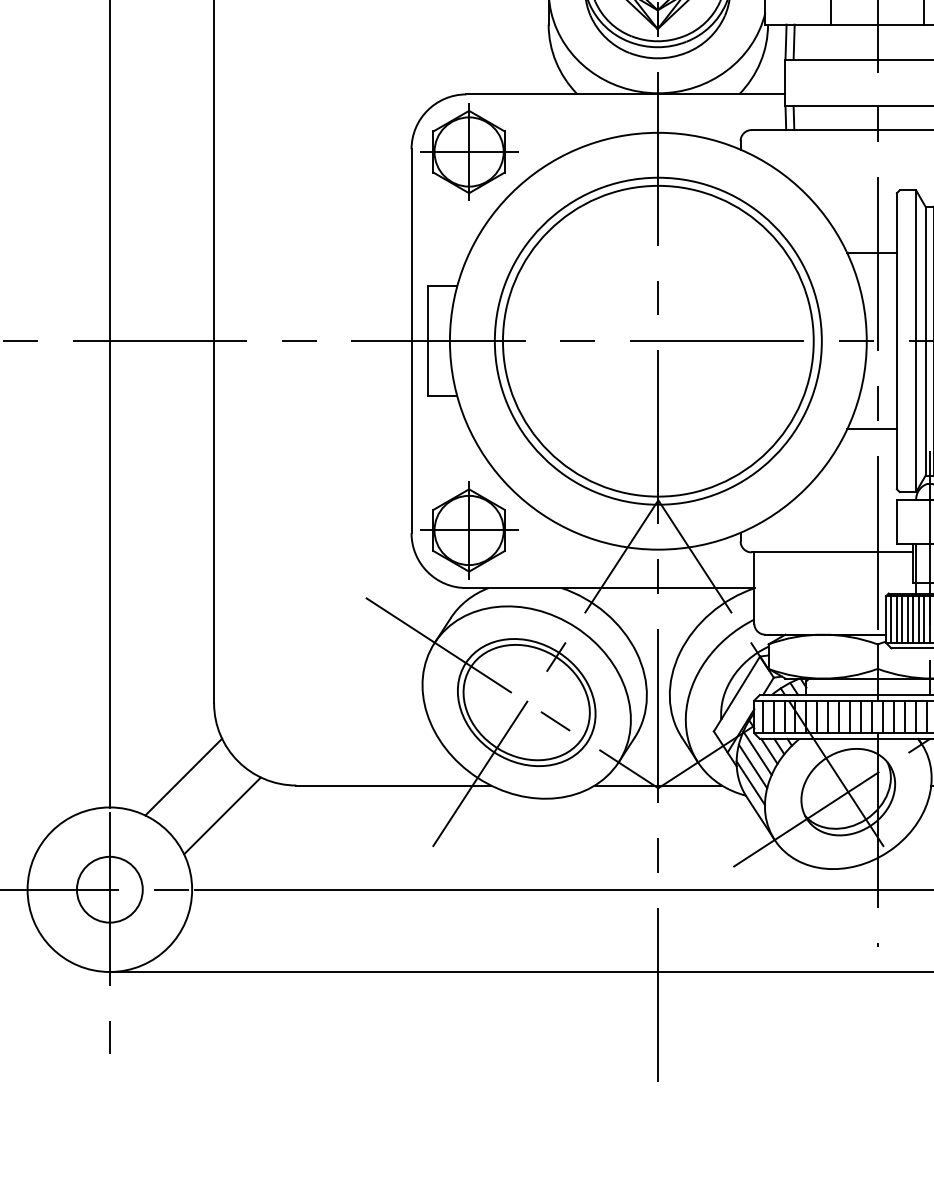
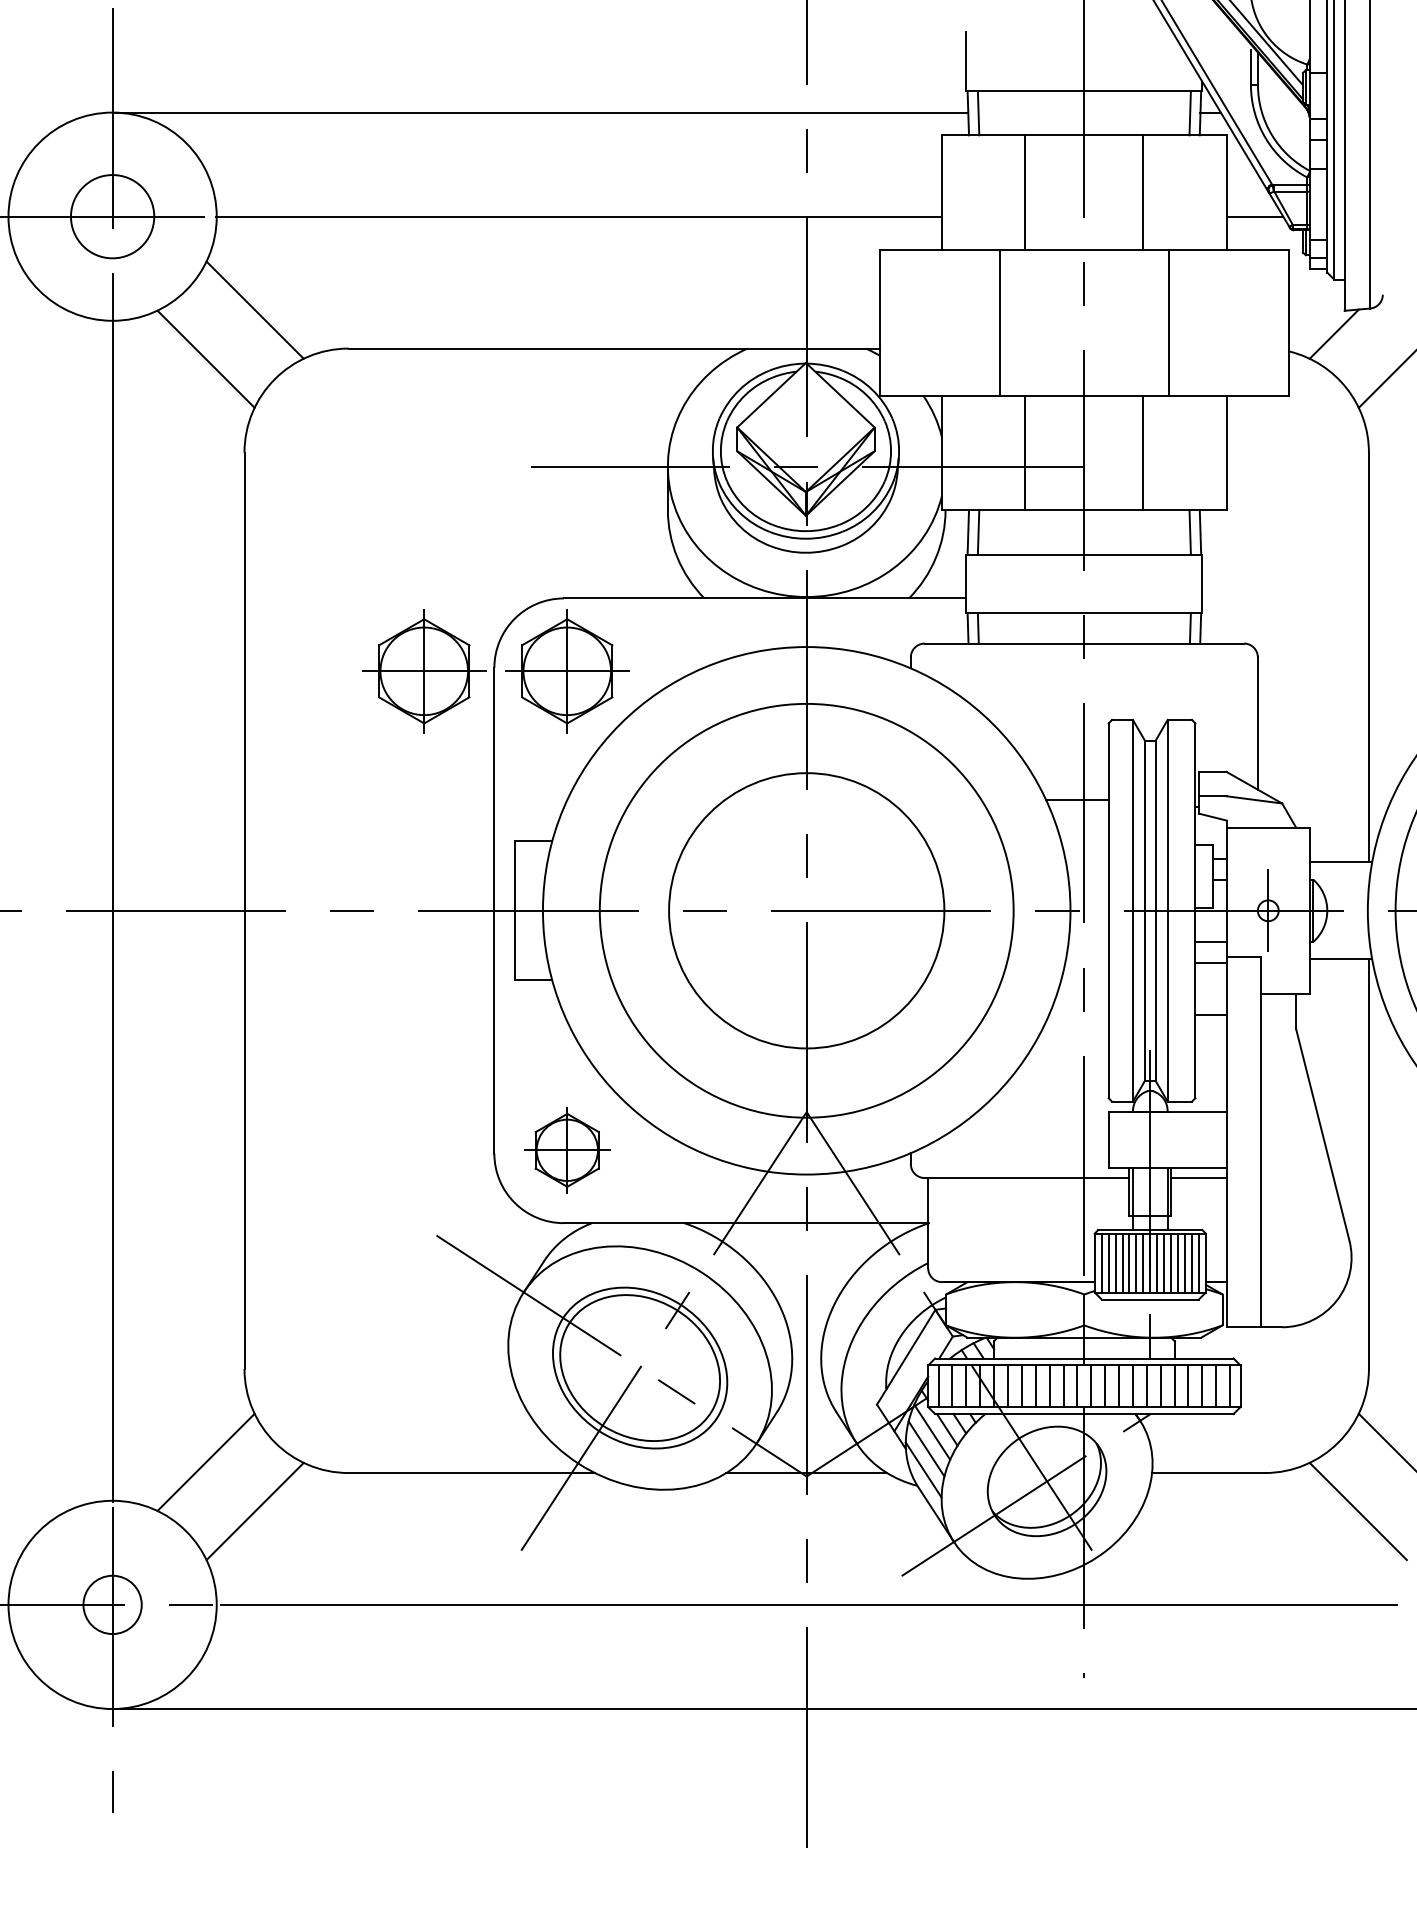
part: (356, 152) -> (424, 671), added
circle: (658, 341) -> (806, 910), size x0.7
line: (871, 428) -> (1076, 1021), removed
part: (469, 530) -> (567, 1150), size x0.7
circle: (109, 889) -> (112, 1604), size x0.7

